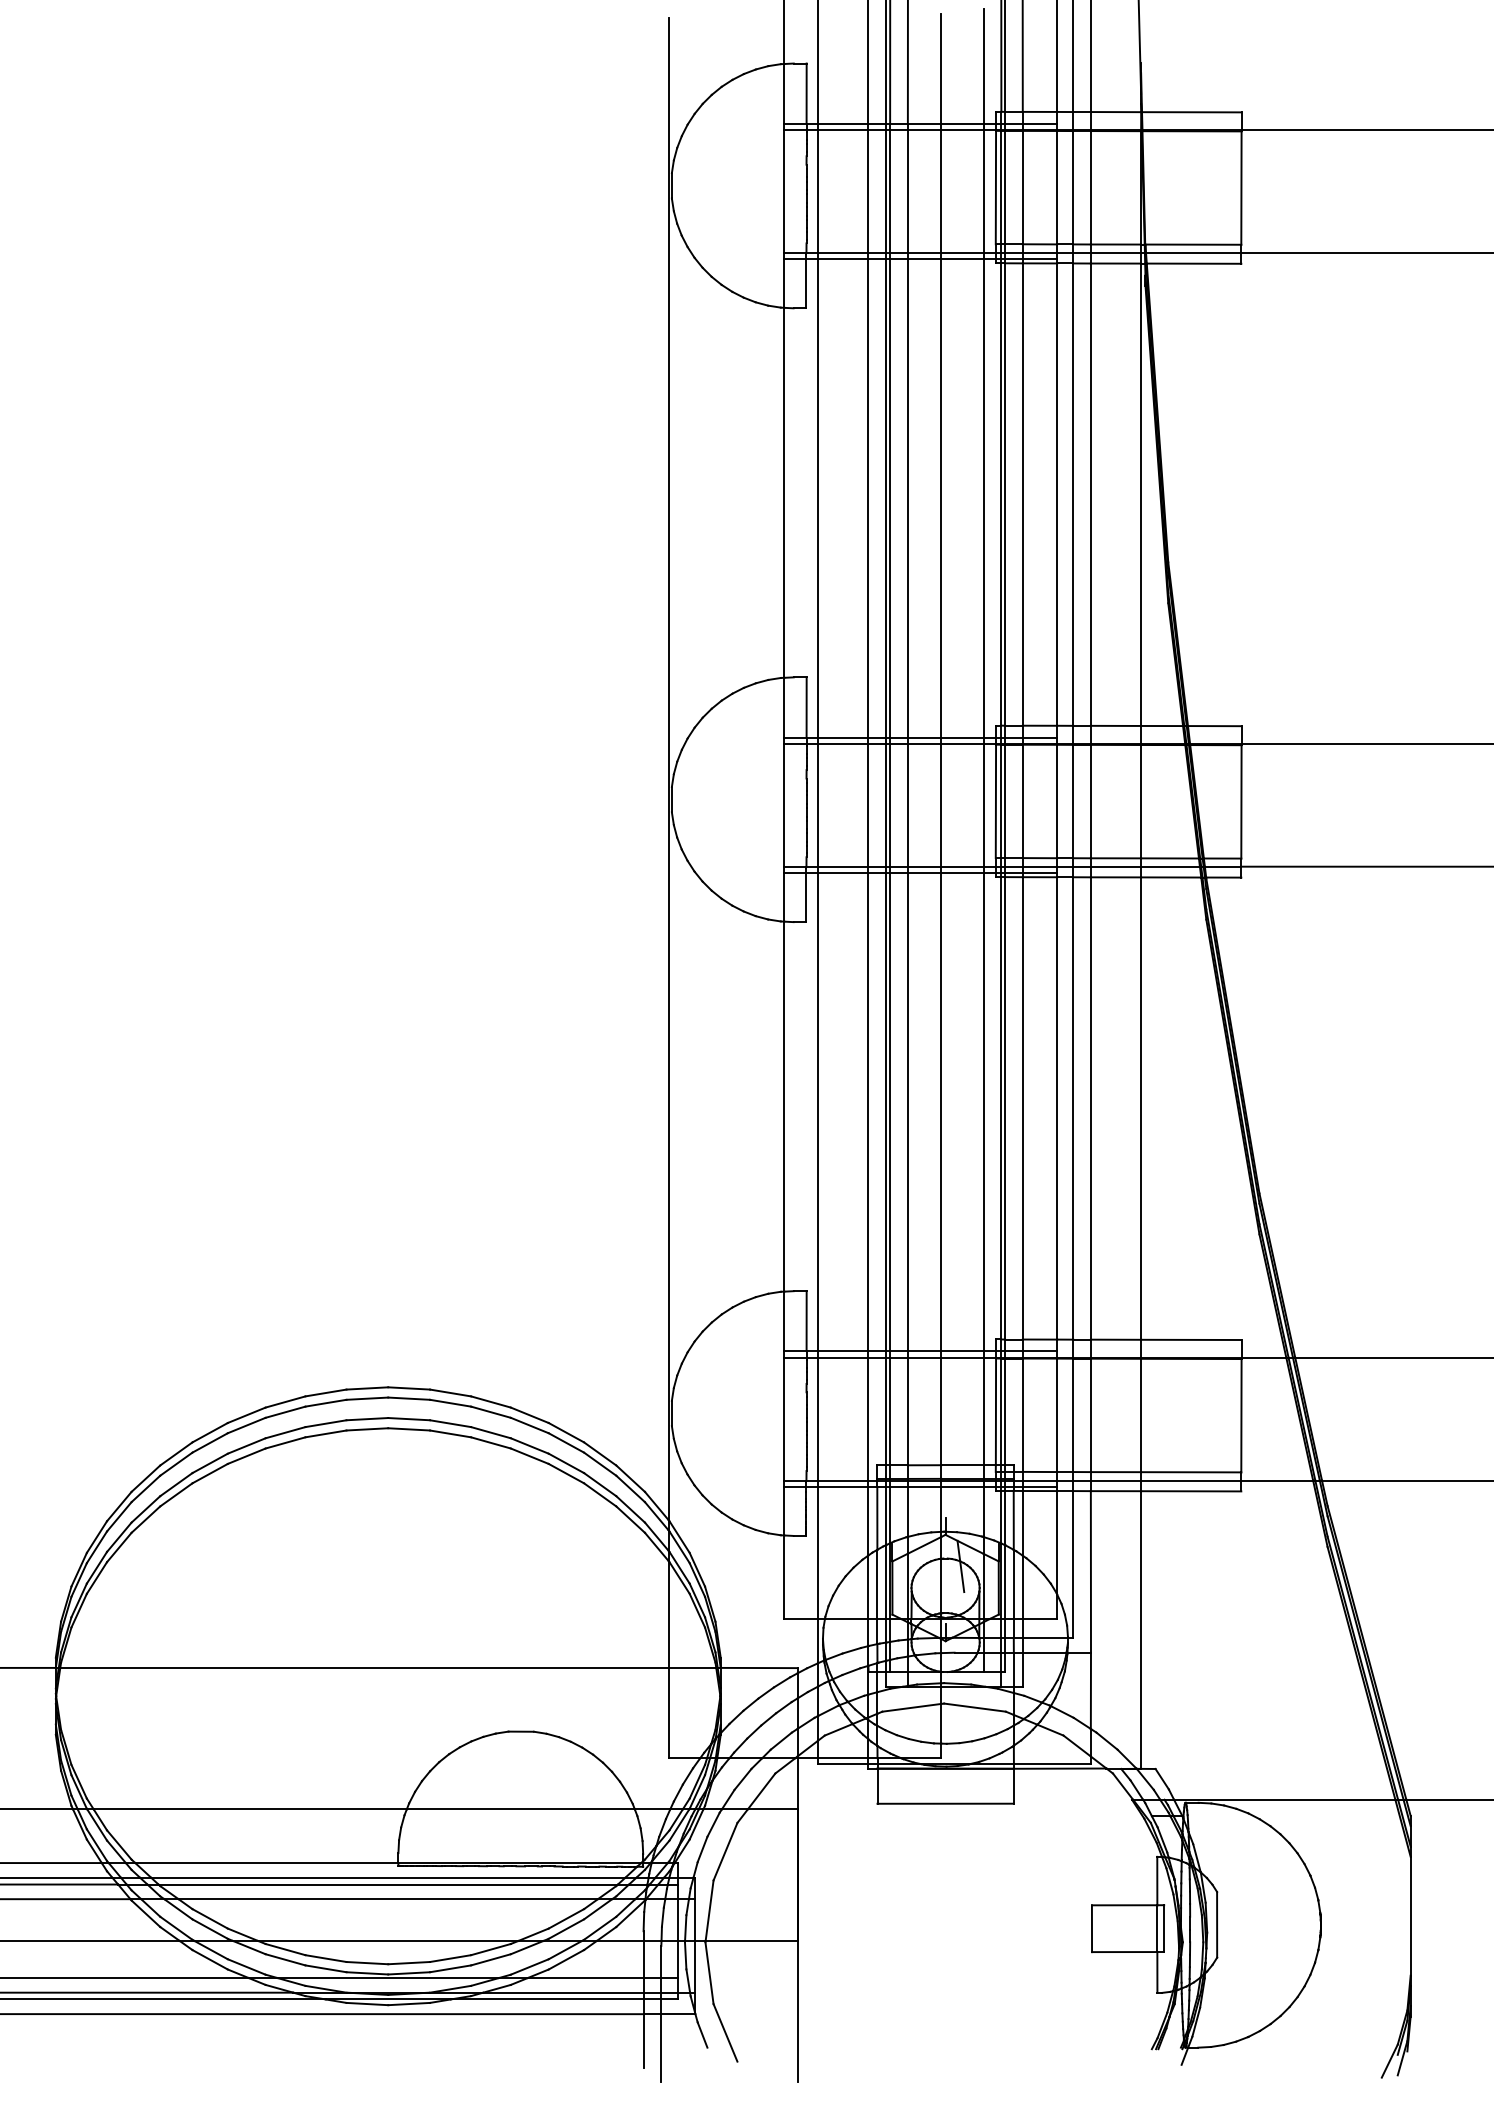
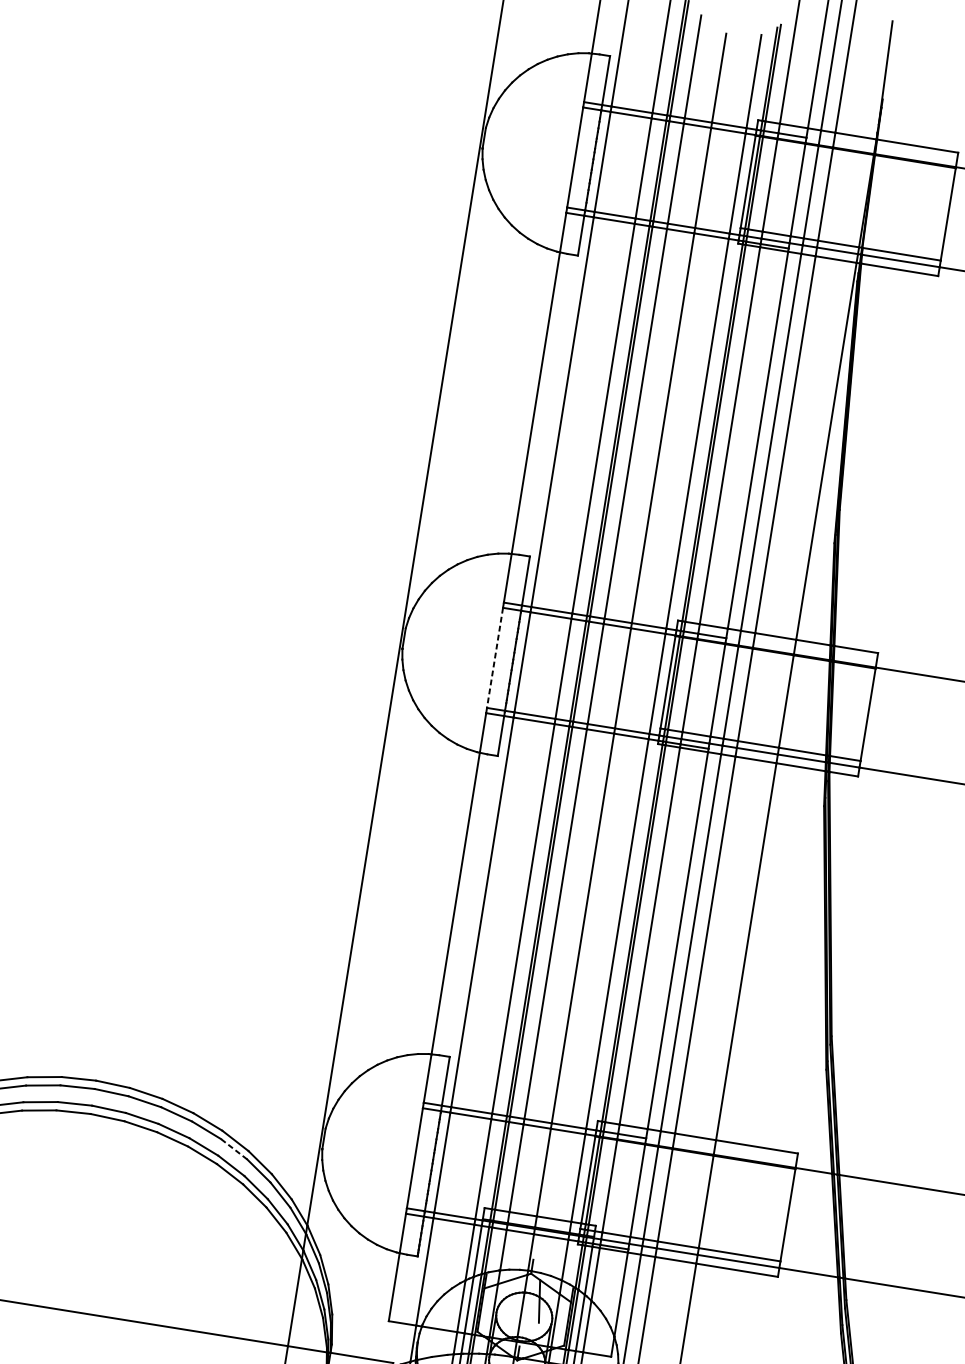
line: (784, 805) -> (495, 658), solid -> dashed
line: (565, 1442) -> (233, 1148), solid -> dashed

